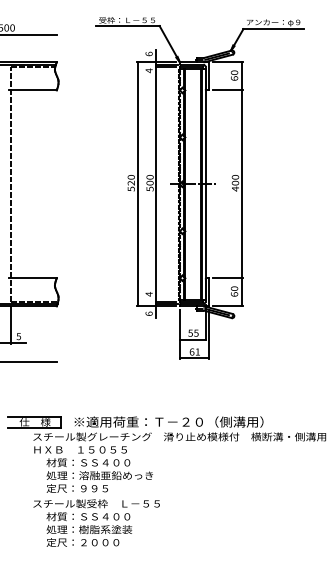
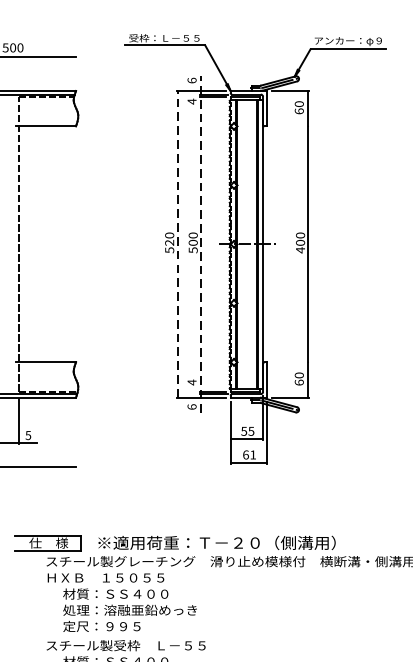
line: (227, 90) -> (290, 126), removed
line: (137, 183) -> (177, 243), solid -> dashed
line: (156, 184) -> (201, 244), solid -> dashed
line: (227, 278) -> (290, 362), removed

